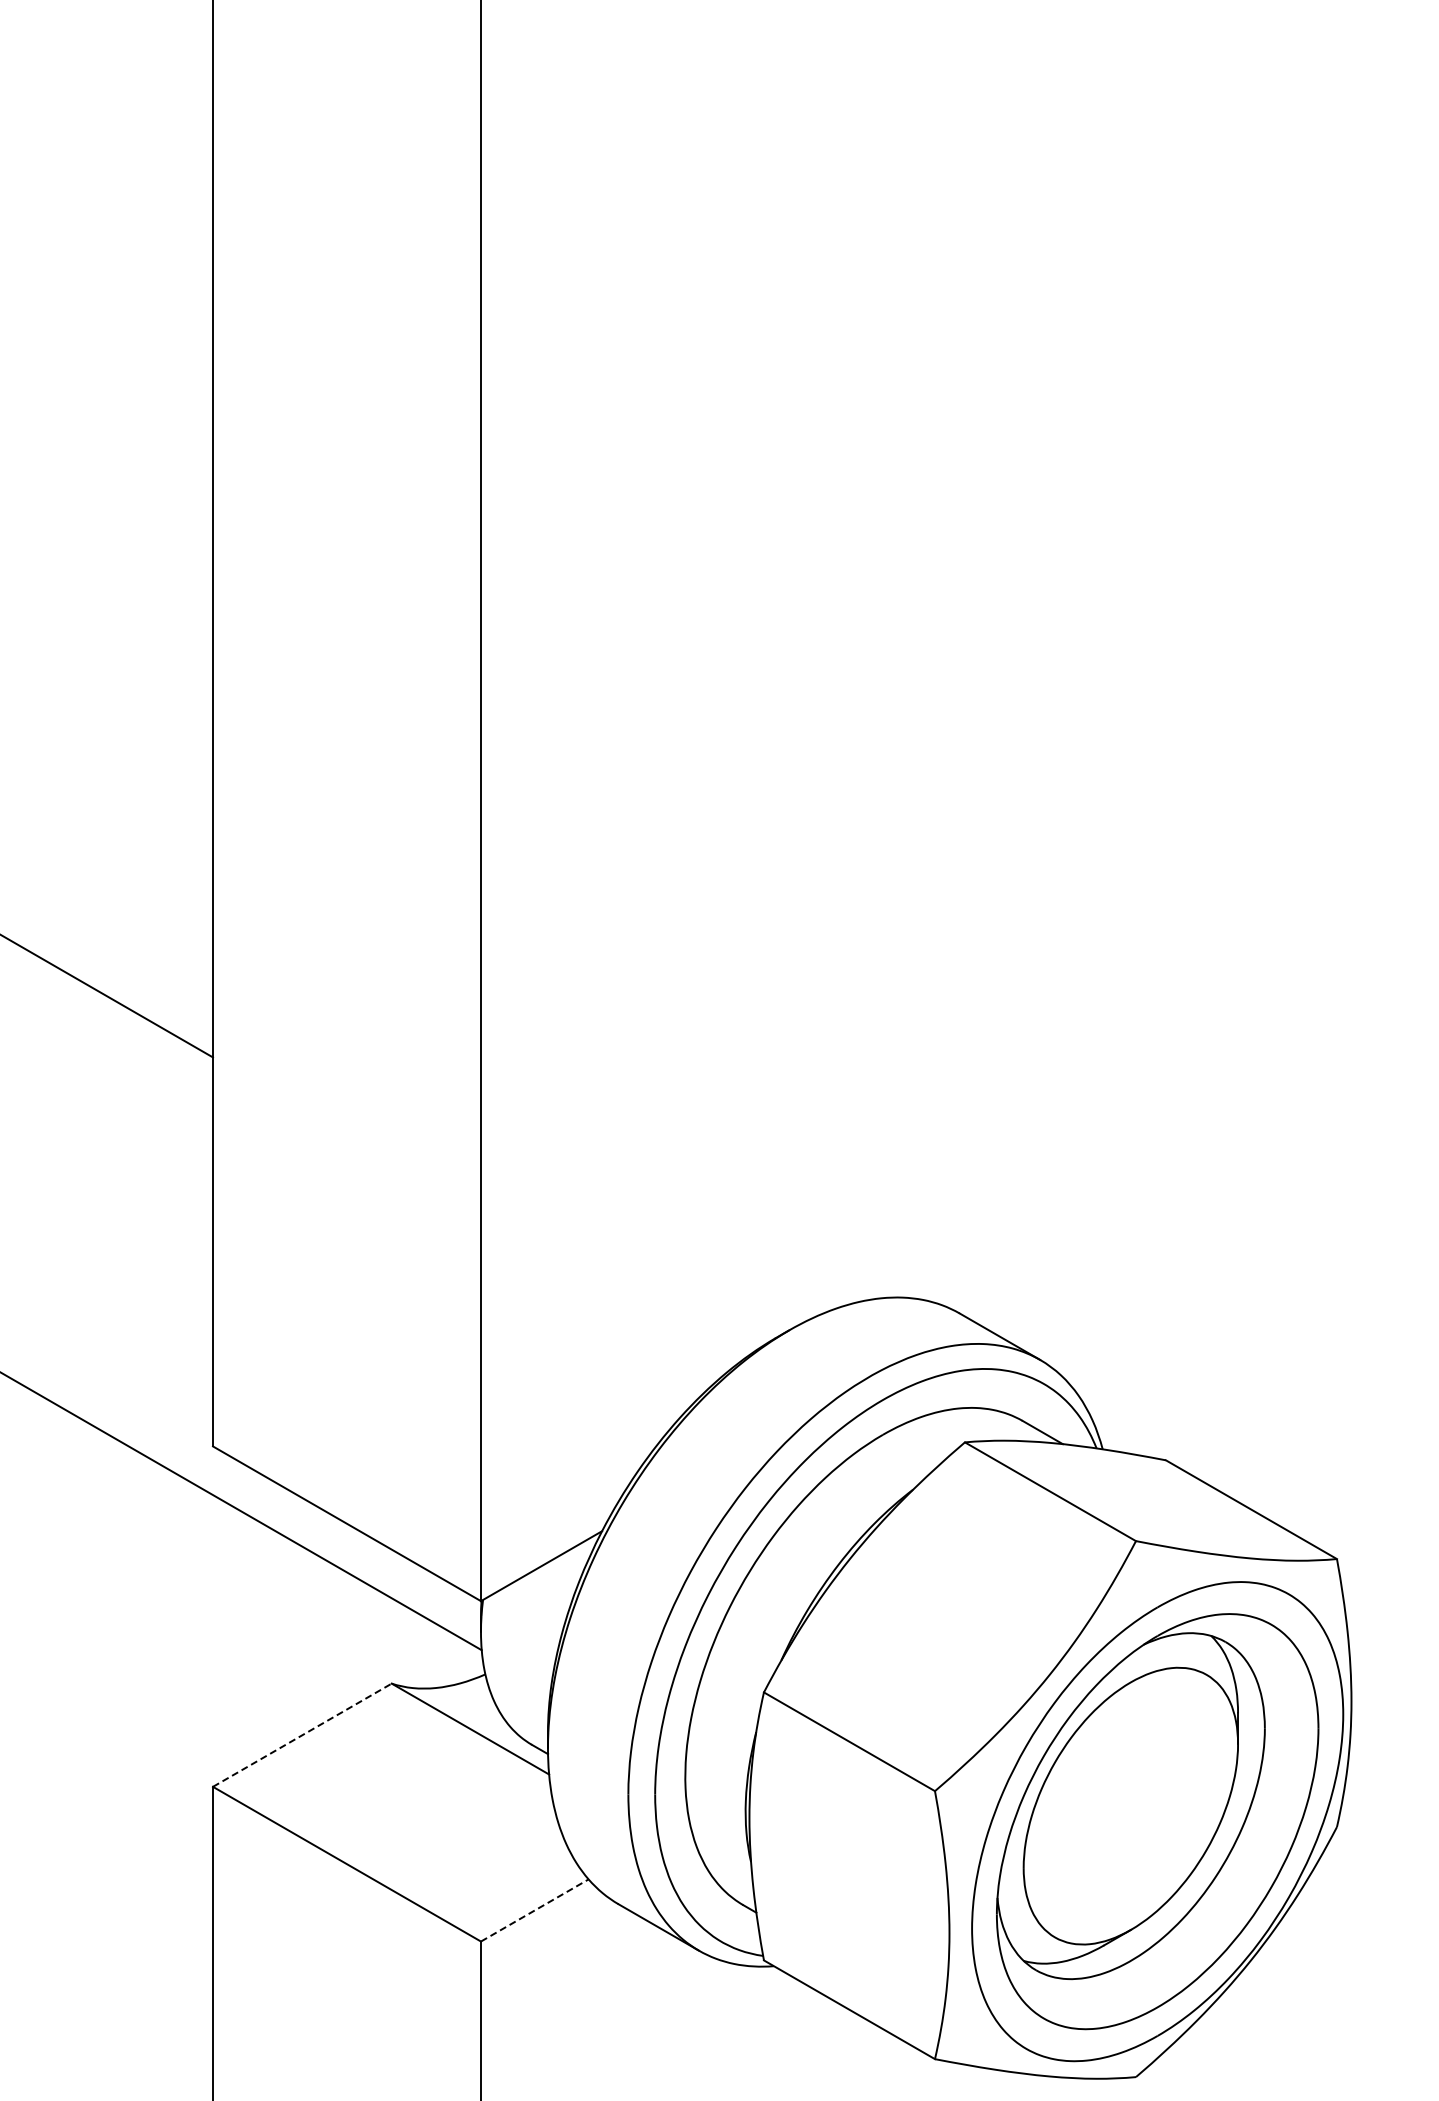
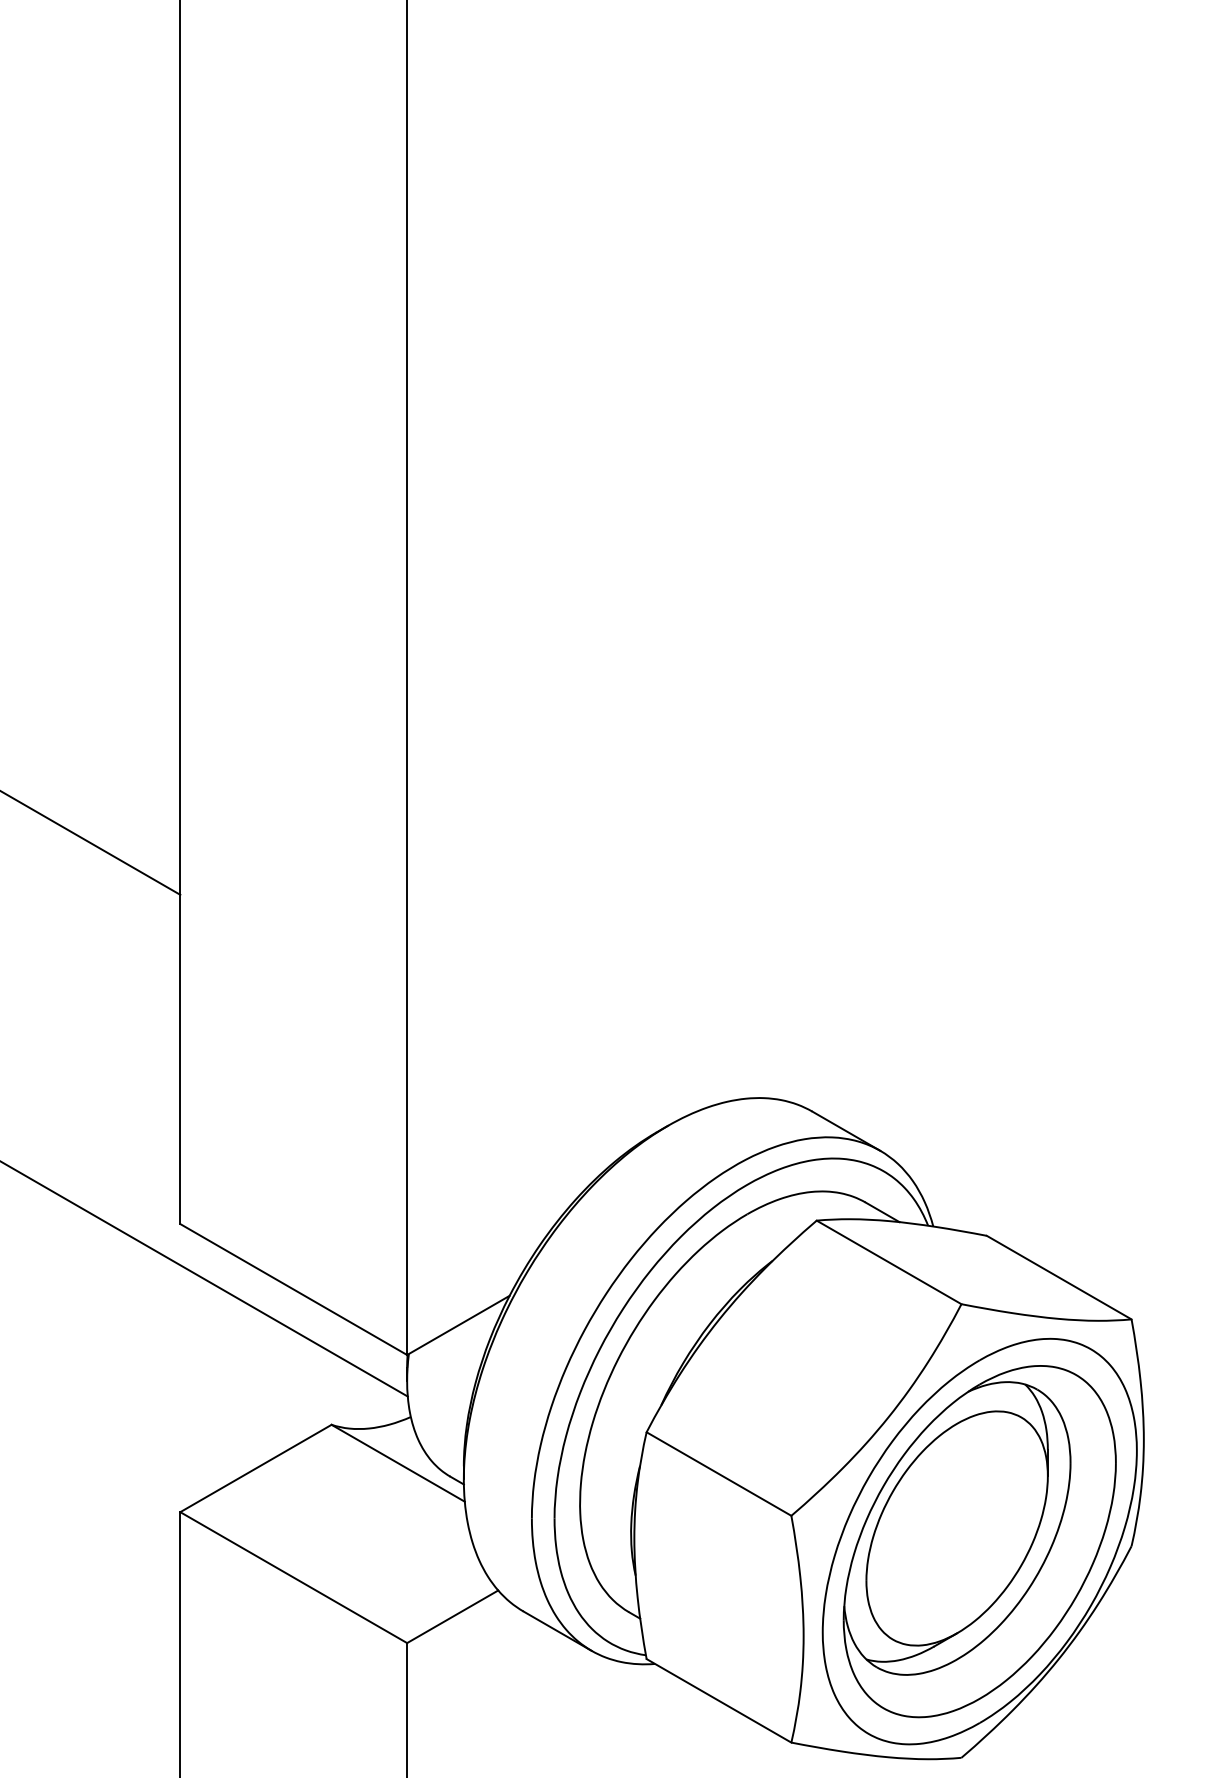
line: (302, 1734) -> (256, 1467), dashed -> solid
line: (535, 1910) -> (453, 1616), dashed -> solid

